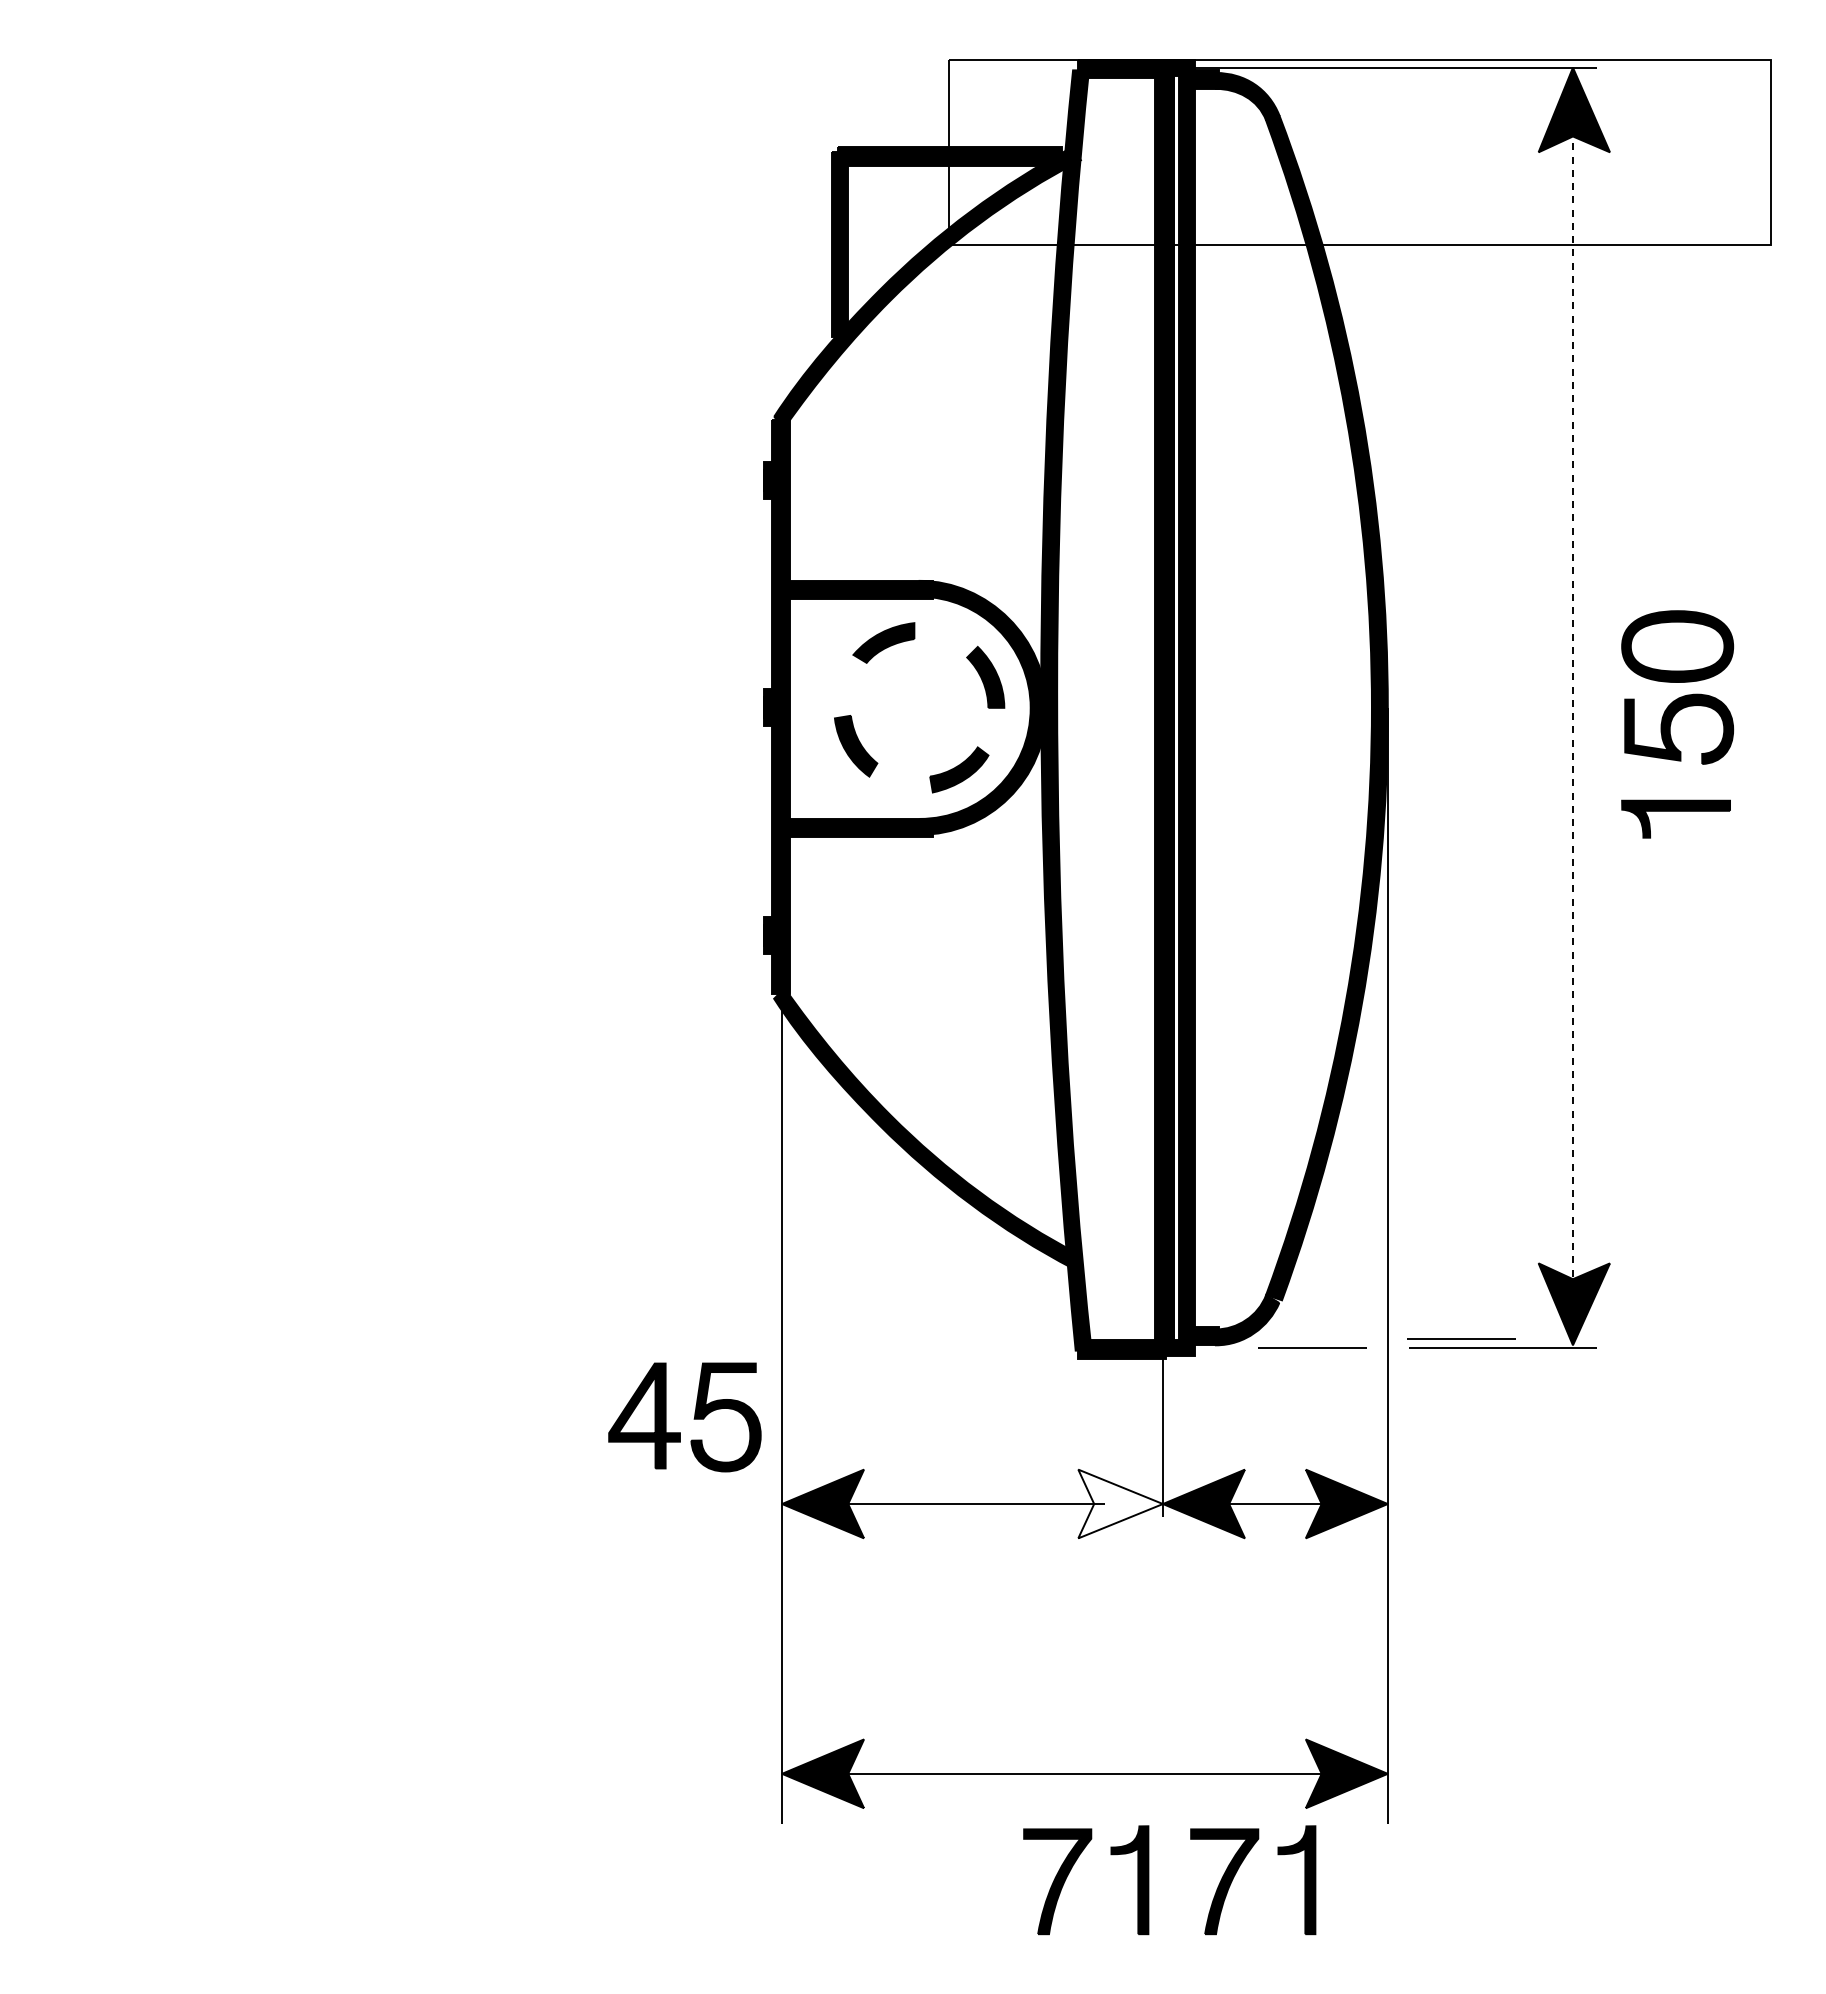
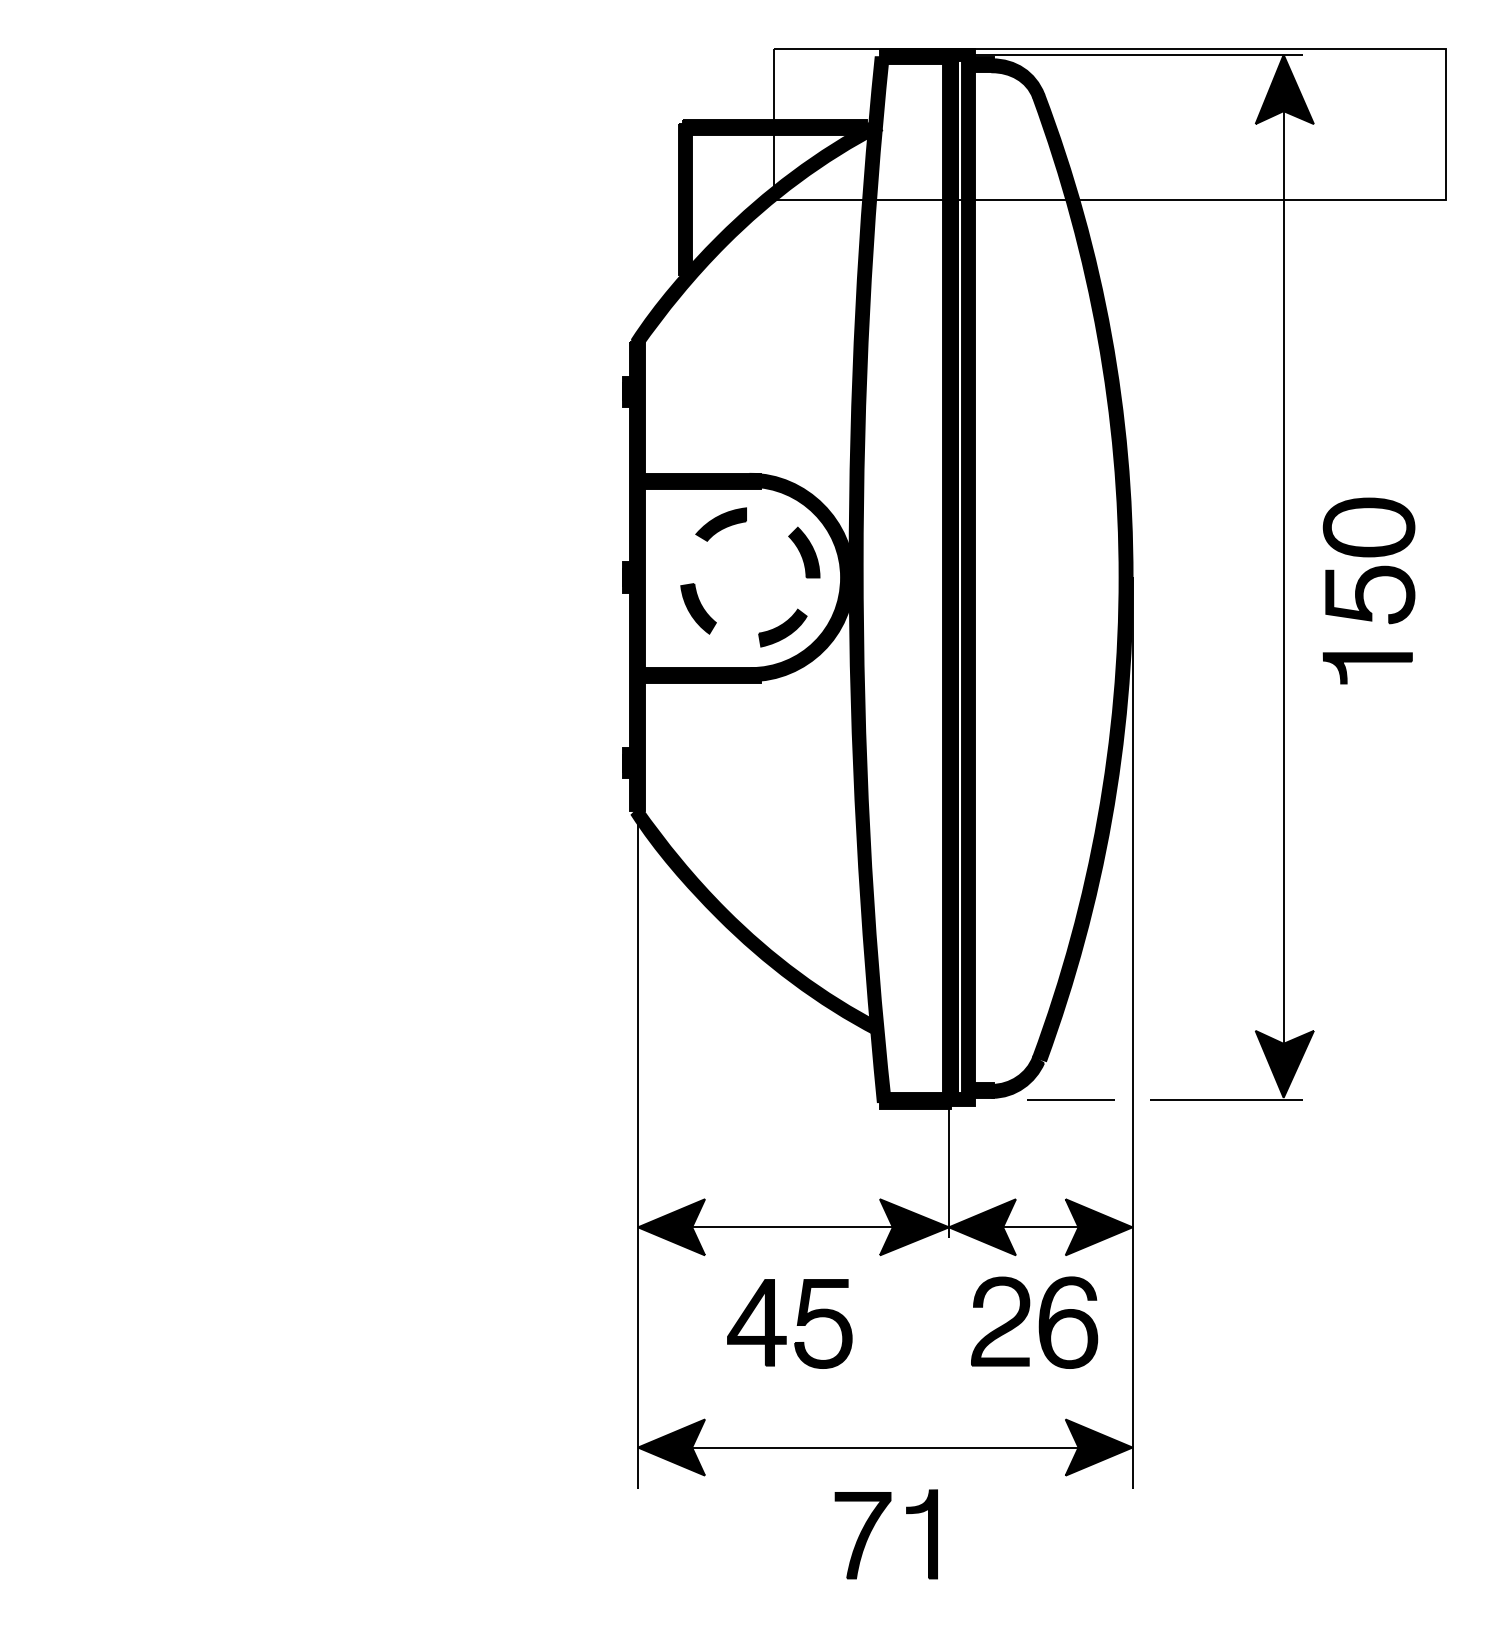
line: (1572, 707) -> (1283, 577), dashed -> solid
line: (1461, 1338) -> (1192, 1092), removed
part: (693, 1418) -> (796, 1324), moved
fill: (1120, 1503) -> (914, 1226), added
part: (1267, 1620) -> (1034, 1322), added
part: (1237, 1871) -> (1009, 1527), removed

